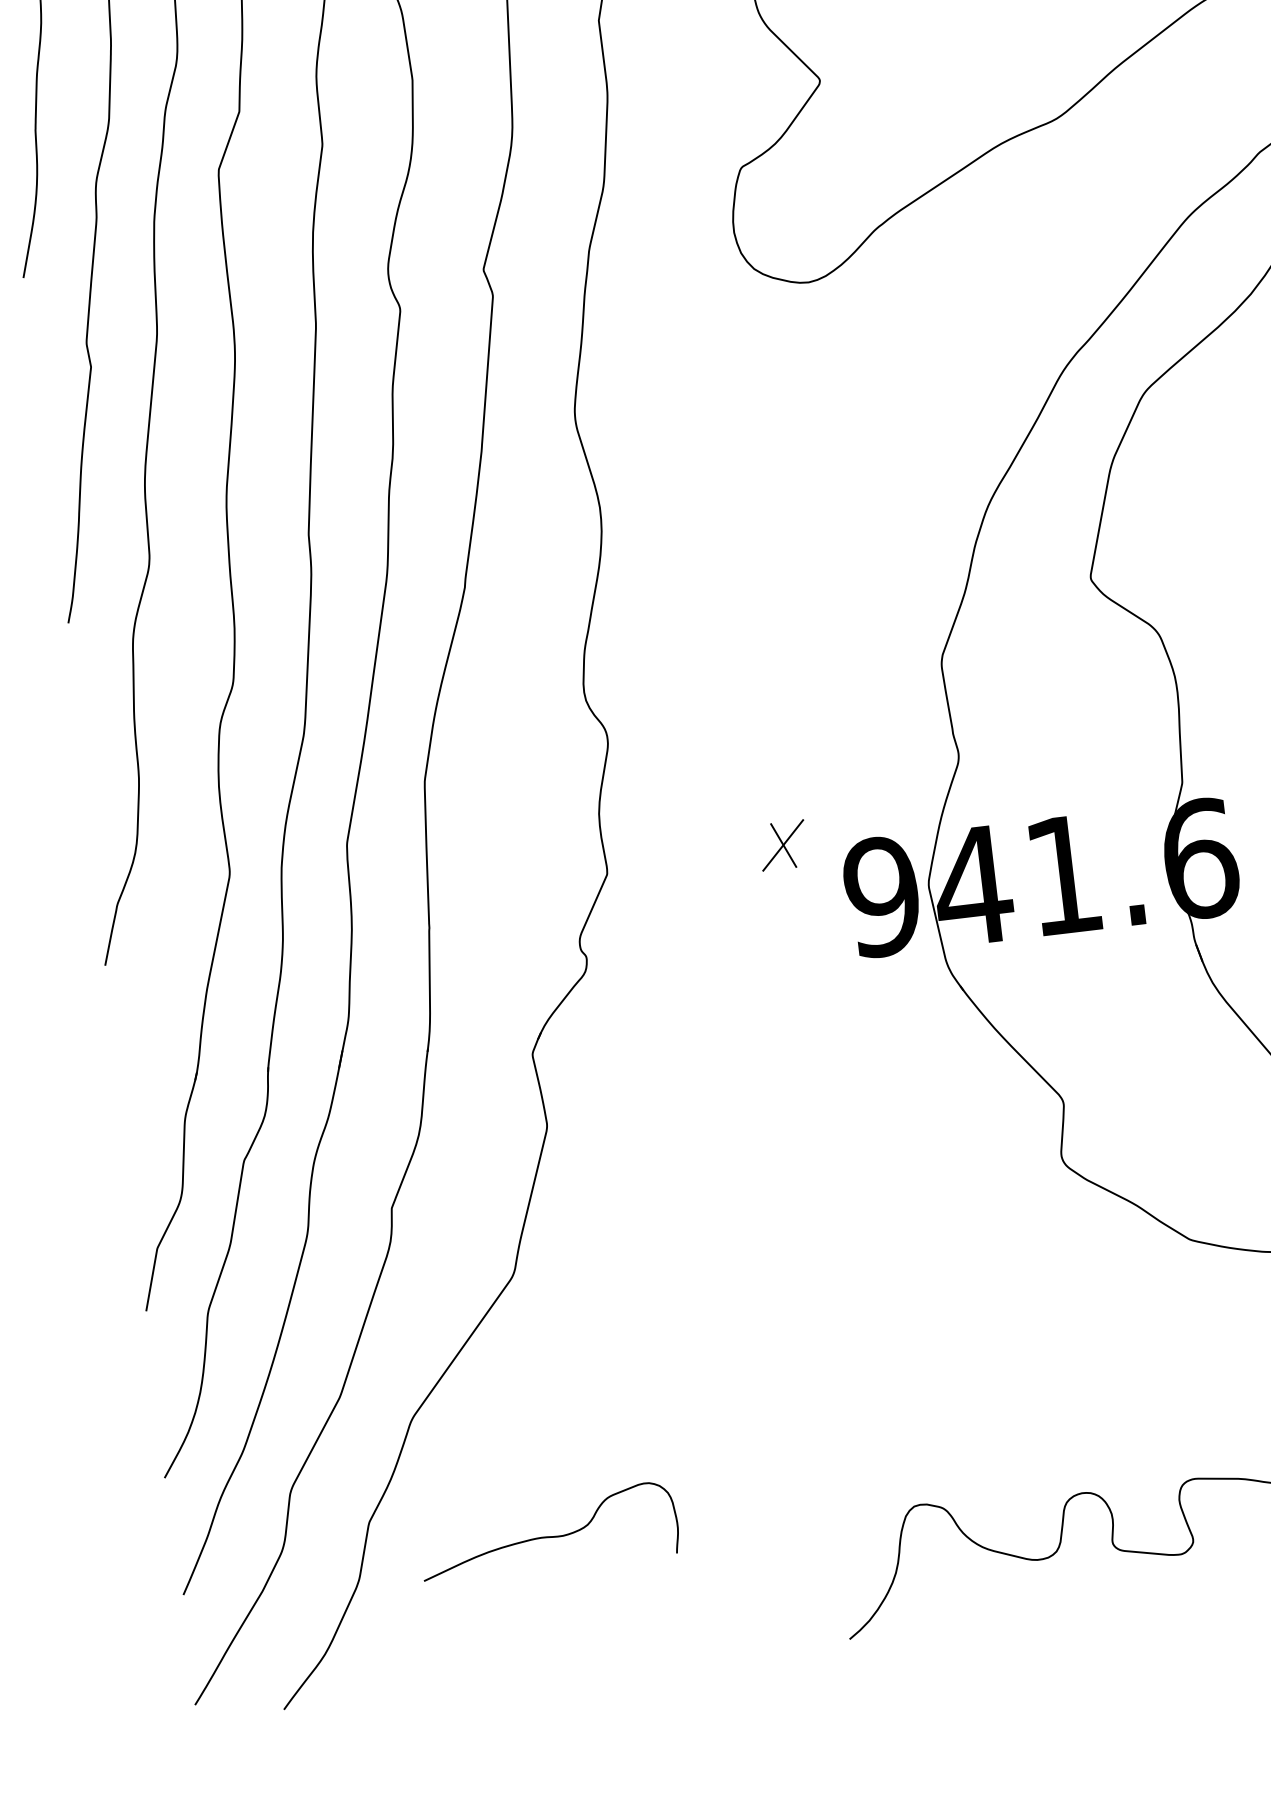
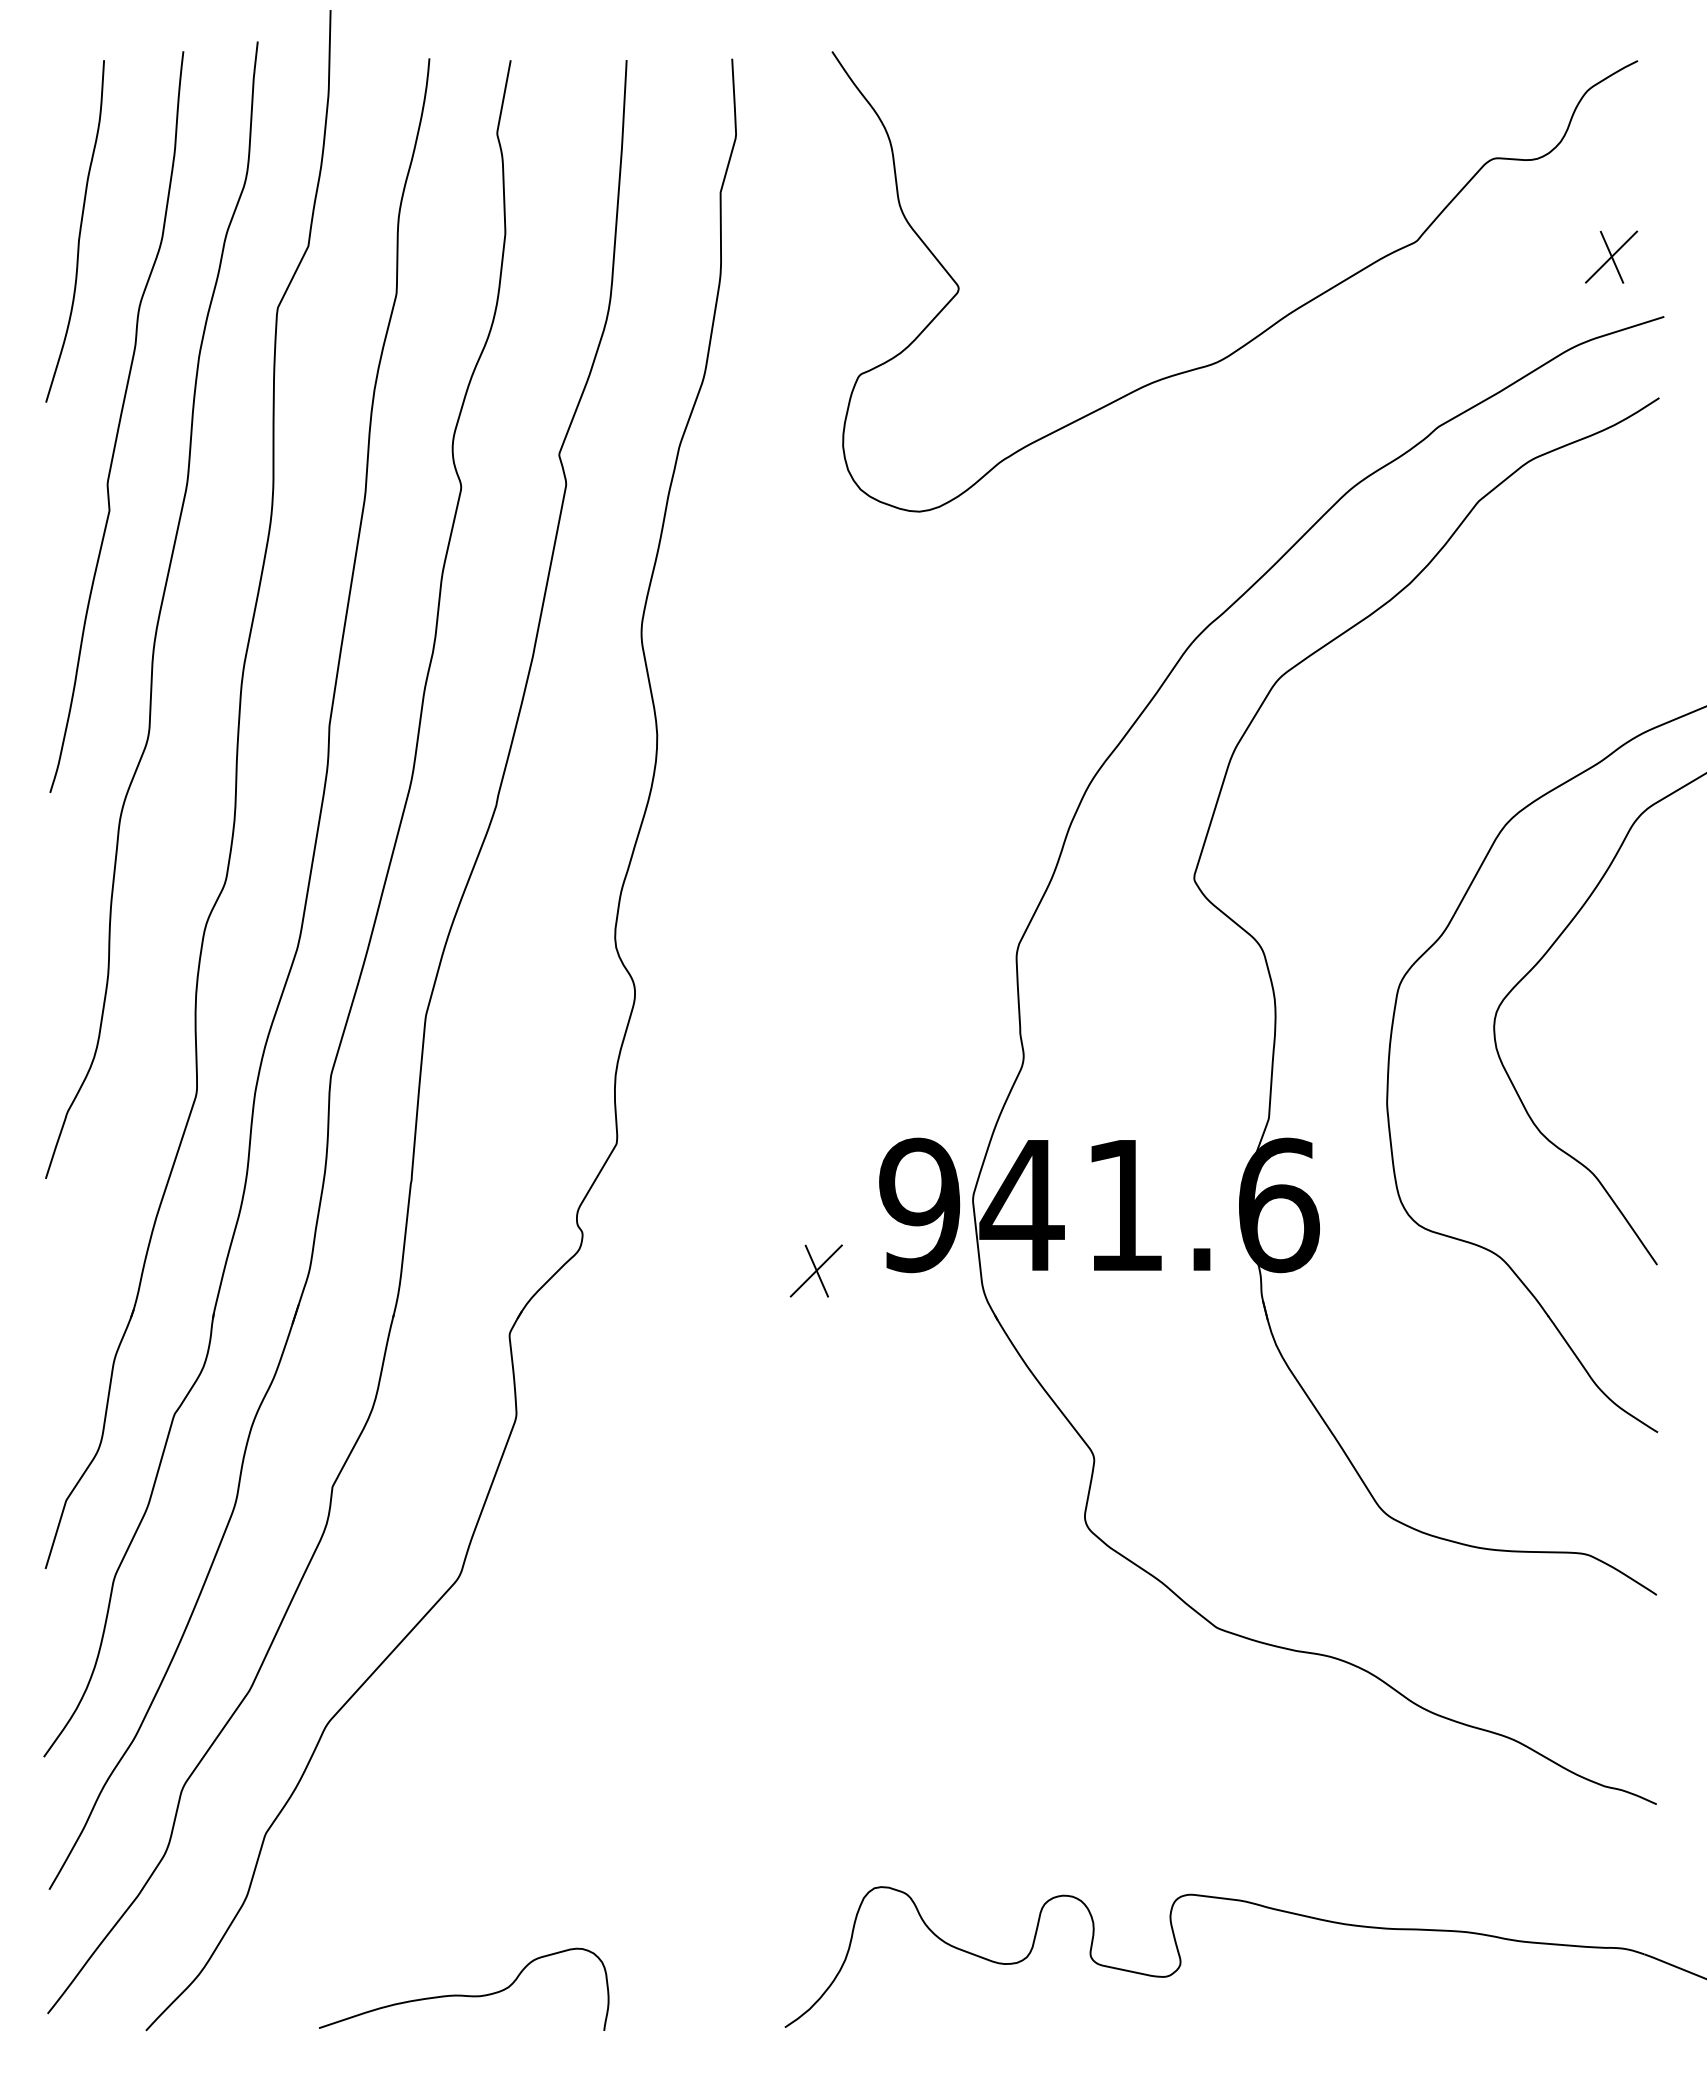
part: (782, 845) -> (815, 1270), moved
curve: (548, 1536) -> (463, 1994), moved

